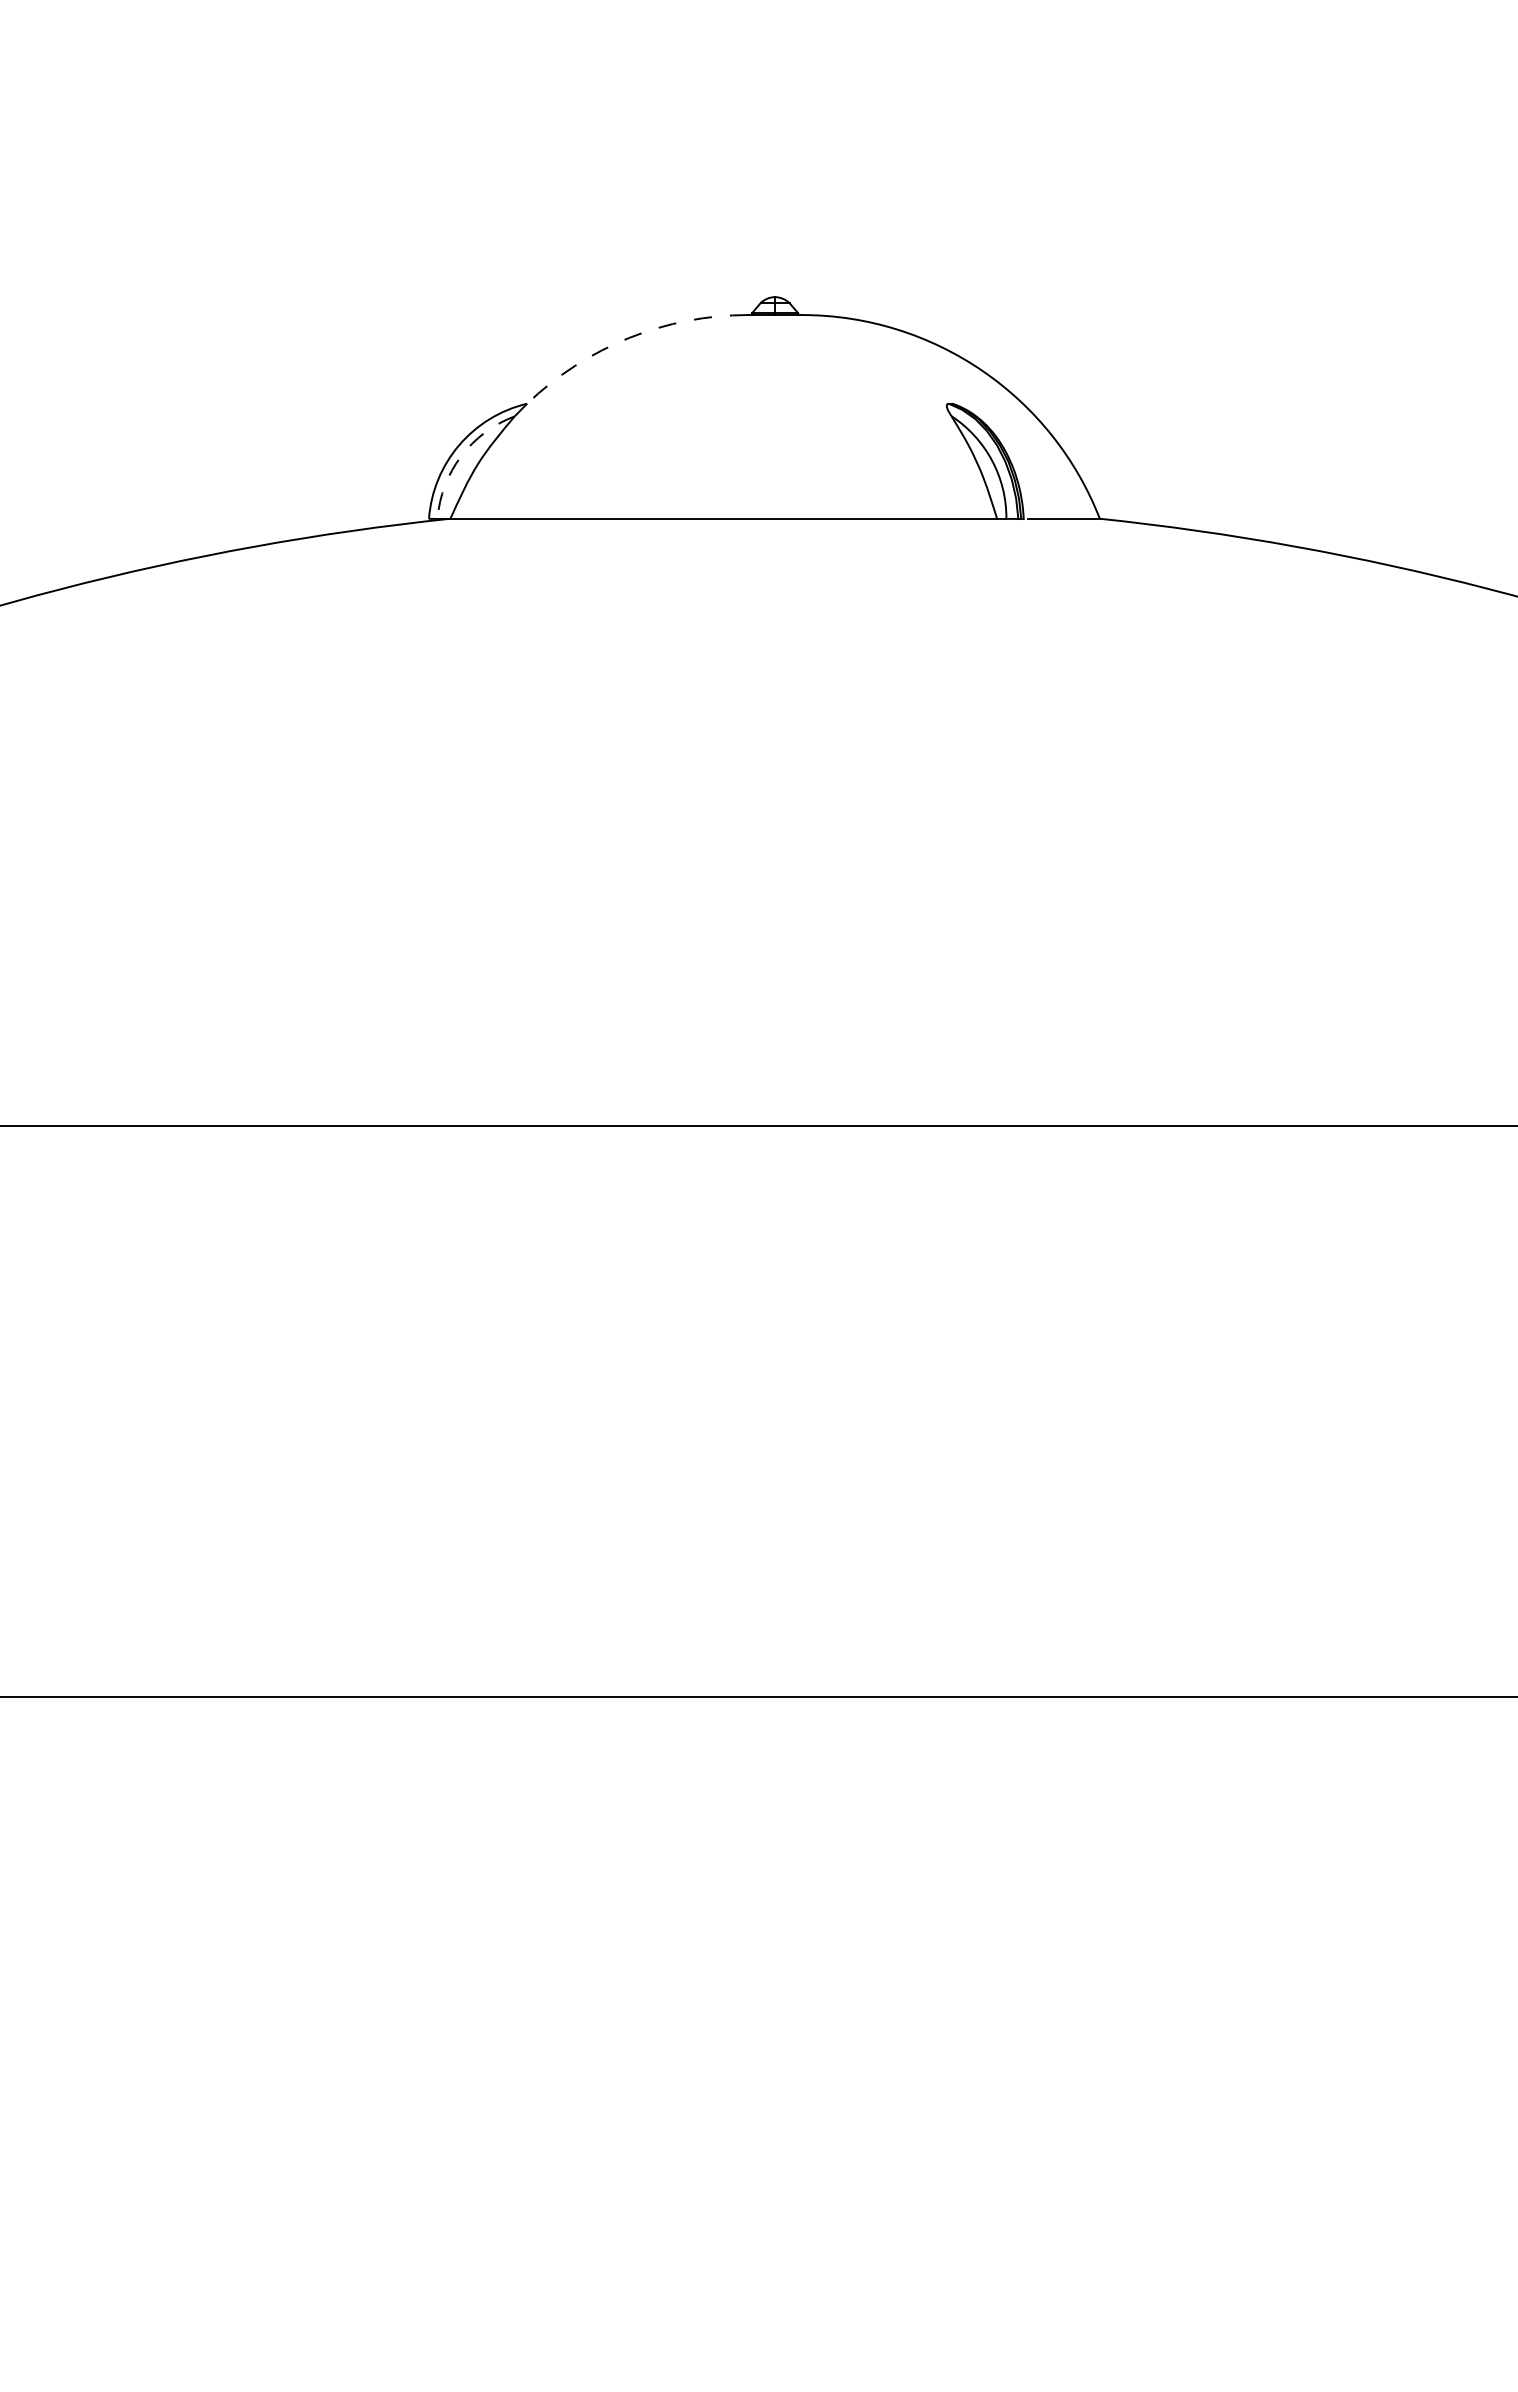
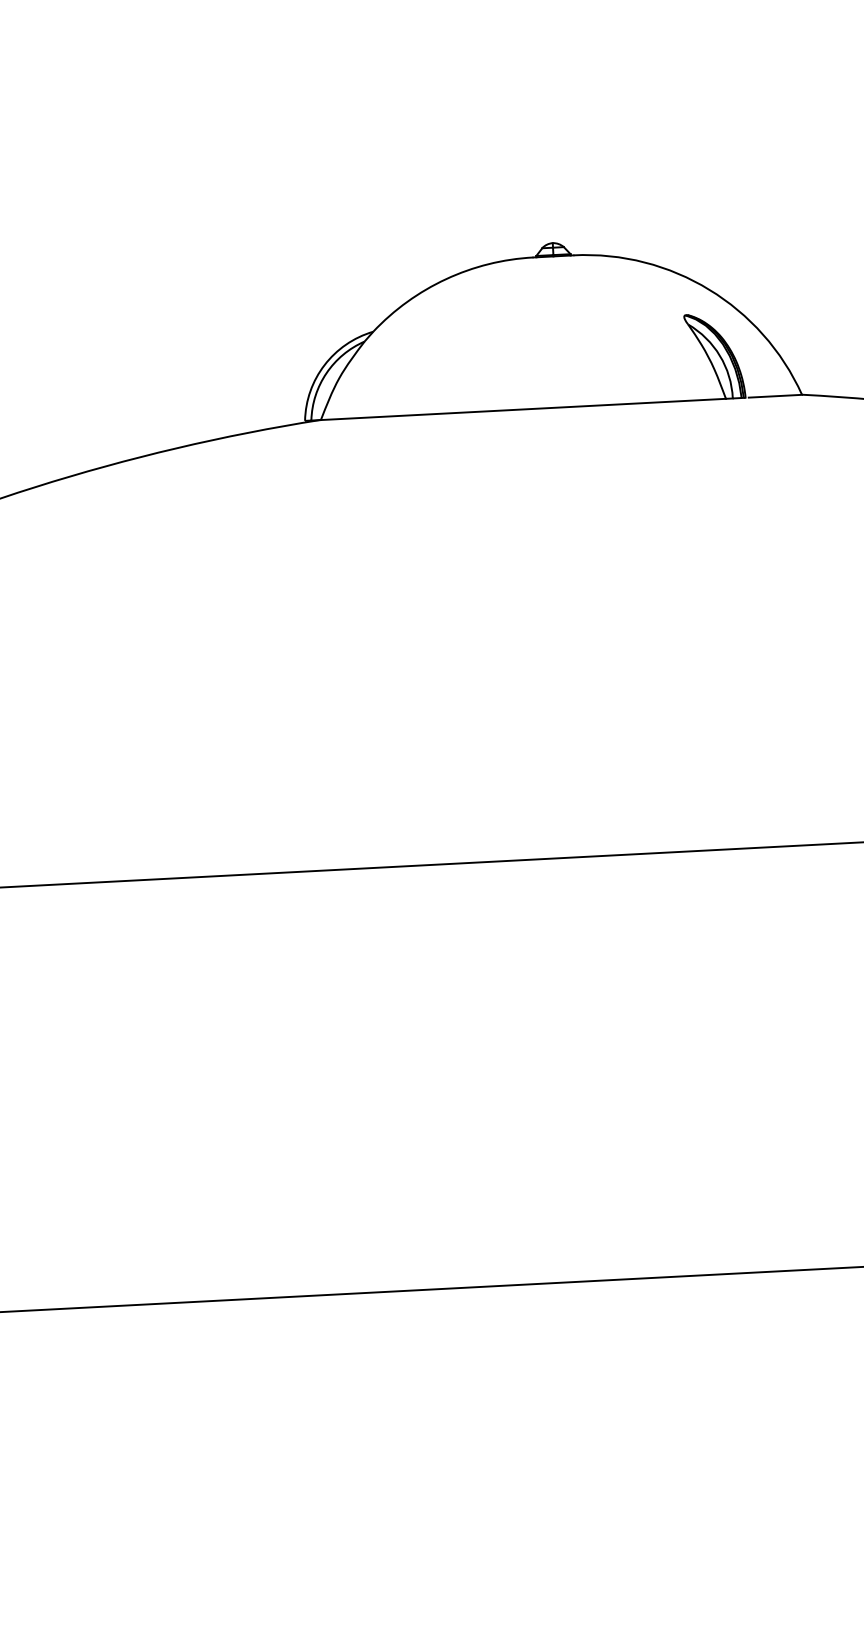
arc: (628, 338) -> (445, 279), dashed -> solid
arc: (461, 456) -> (326, 373), dashed -> solid

